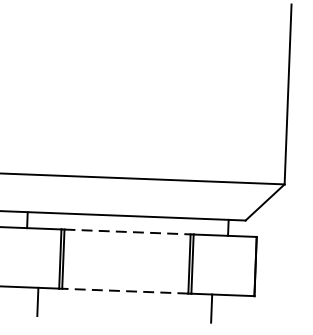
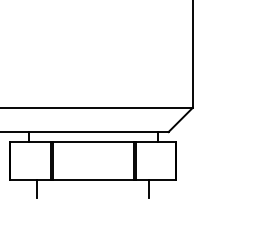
line: (128, 232) -> (93, 142), dashed -> solid
line: (125, 291) -> (93, 180), dashed -> solid

